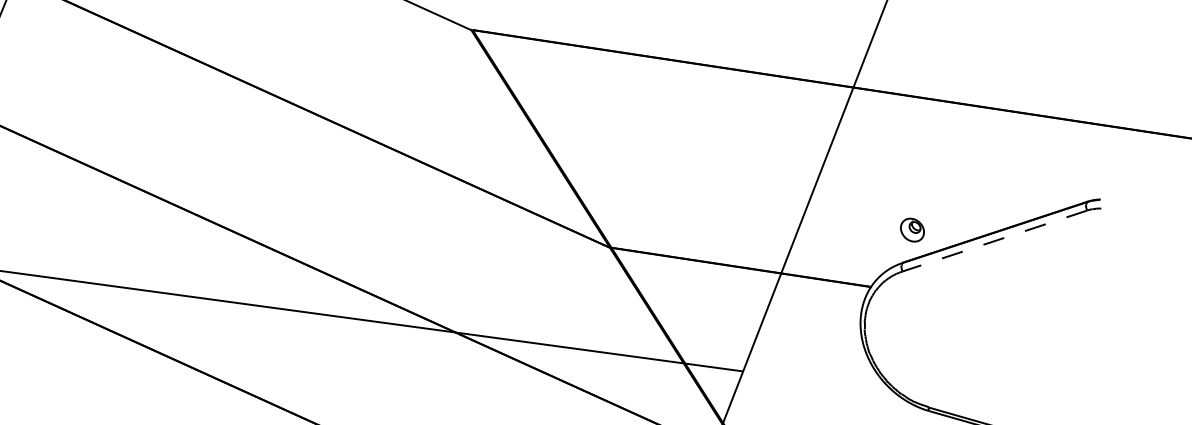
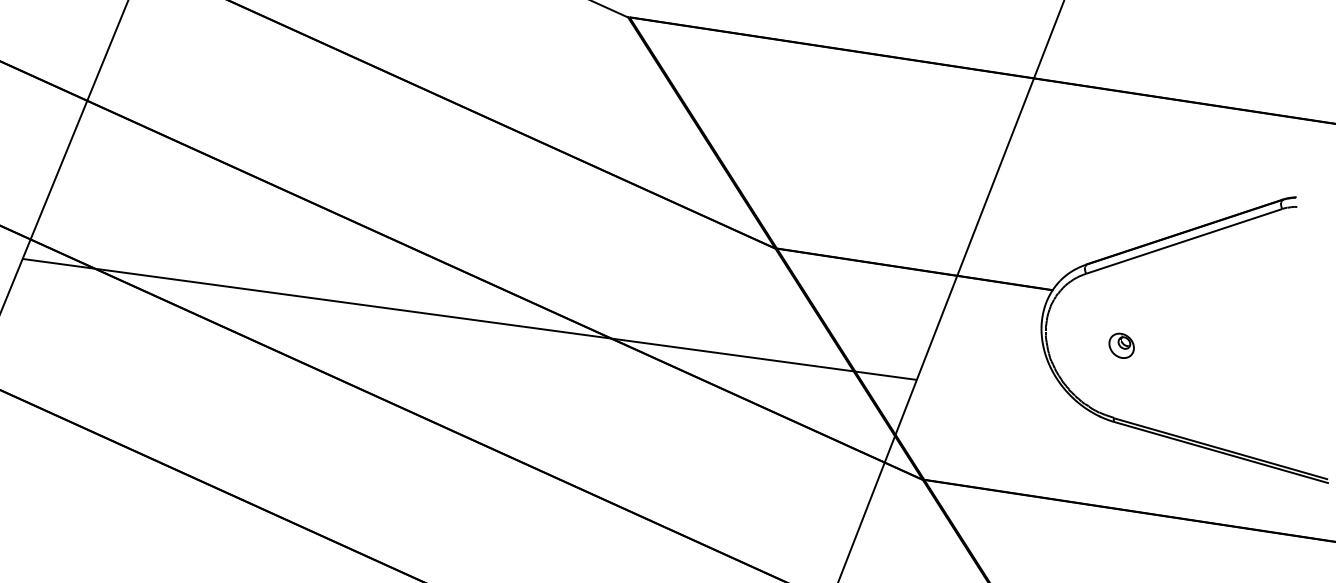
part: (912, 229) -> (1121, 345), moved
line: (994, 241) -> (1183, 241), dashed -> solid

